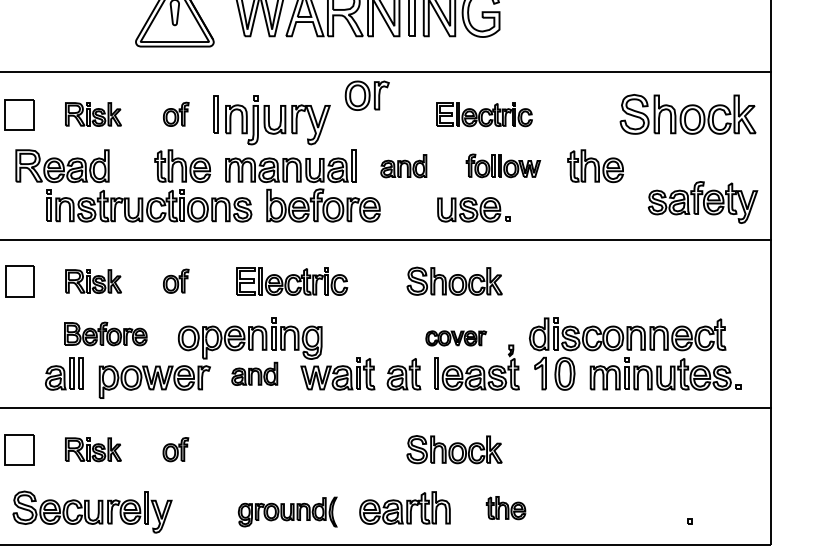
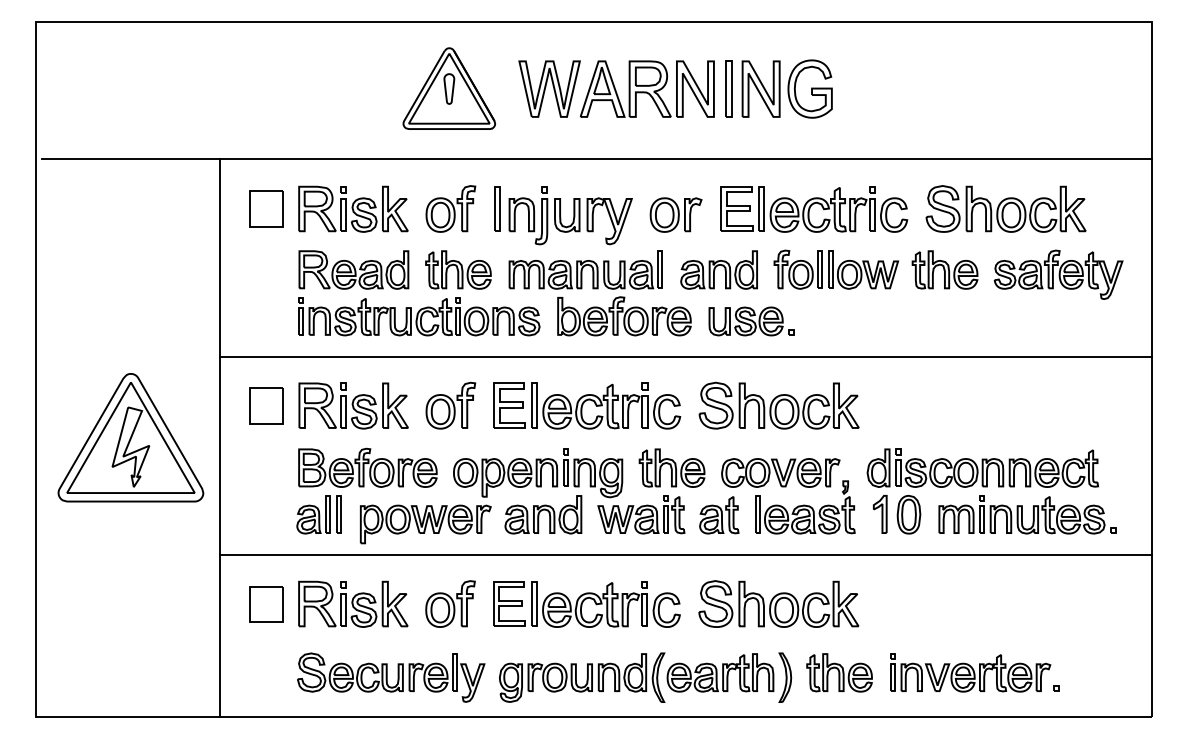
part: (366, 95) -> (675, 214), moved
part: (93, 113) -> (353, 208), size x1.67
part: (175, 113) -> (450, 208), size x1.67
part: (687, 113) -> (1005, 208), moved
part: (484, 114) -> (814, 209), size x1.67
part: (62, 165) -> (353, 269), moved
part: (403, 165) -> (718, 269), size x1.43
part: (503, 165) -> (836, 269), size x1.43
part: (702, 202) -> (1058, 274), moved
part: (473, 209) -> (751, 321), moved
part: (93, 281) -> (353, 405), size x1.67
part: (175, 281) -> (450, 405), size x1.67
part: (292, 281) -> (587, 405), size x1.43
part: (454, 281) -> (778, 405), size x1.43
part: (105, 333) -> (367, 467), size x1.43
part: (363, 333) -> (671, 467), added
part: (455, 338) -> (780, 472), size x1.67
part: (254, 373) -> (543, 514), size x1.43
part: (93, 449) -> (353, 603), size x1.67
part: (175, 449) -> (450, 603), size x1.67
part: (454, 449) -> (778, 603), size x1.43
part: (291, 450) -> (586, 604), added
part: (505, 507) -> (839, 672), size x1.43
part: (617, 507) -> (970, 672), added
part: (92, 511) -> (391, 677), moved
part: (287, 511) -> (582, 677), size x1.43
part: (460, 511) -> (785, 677), added

